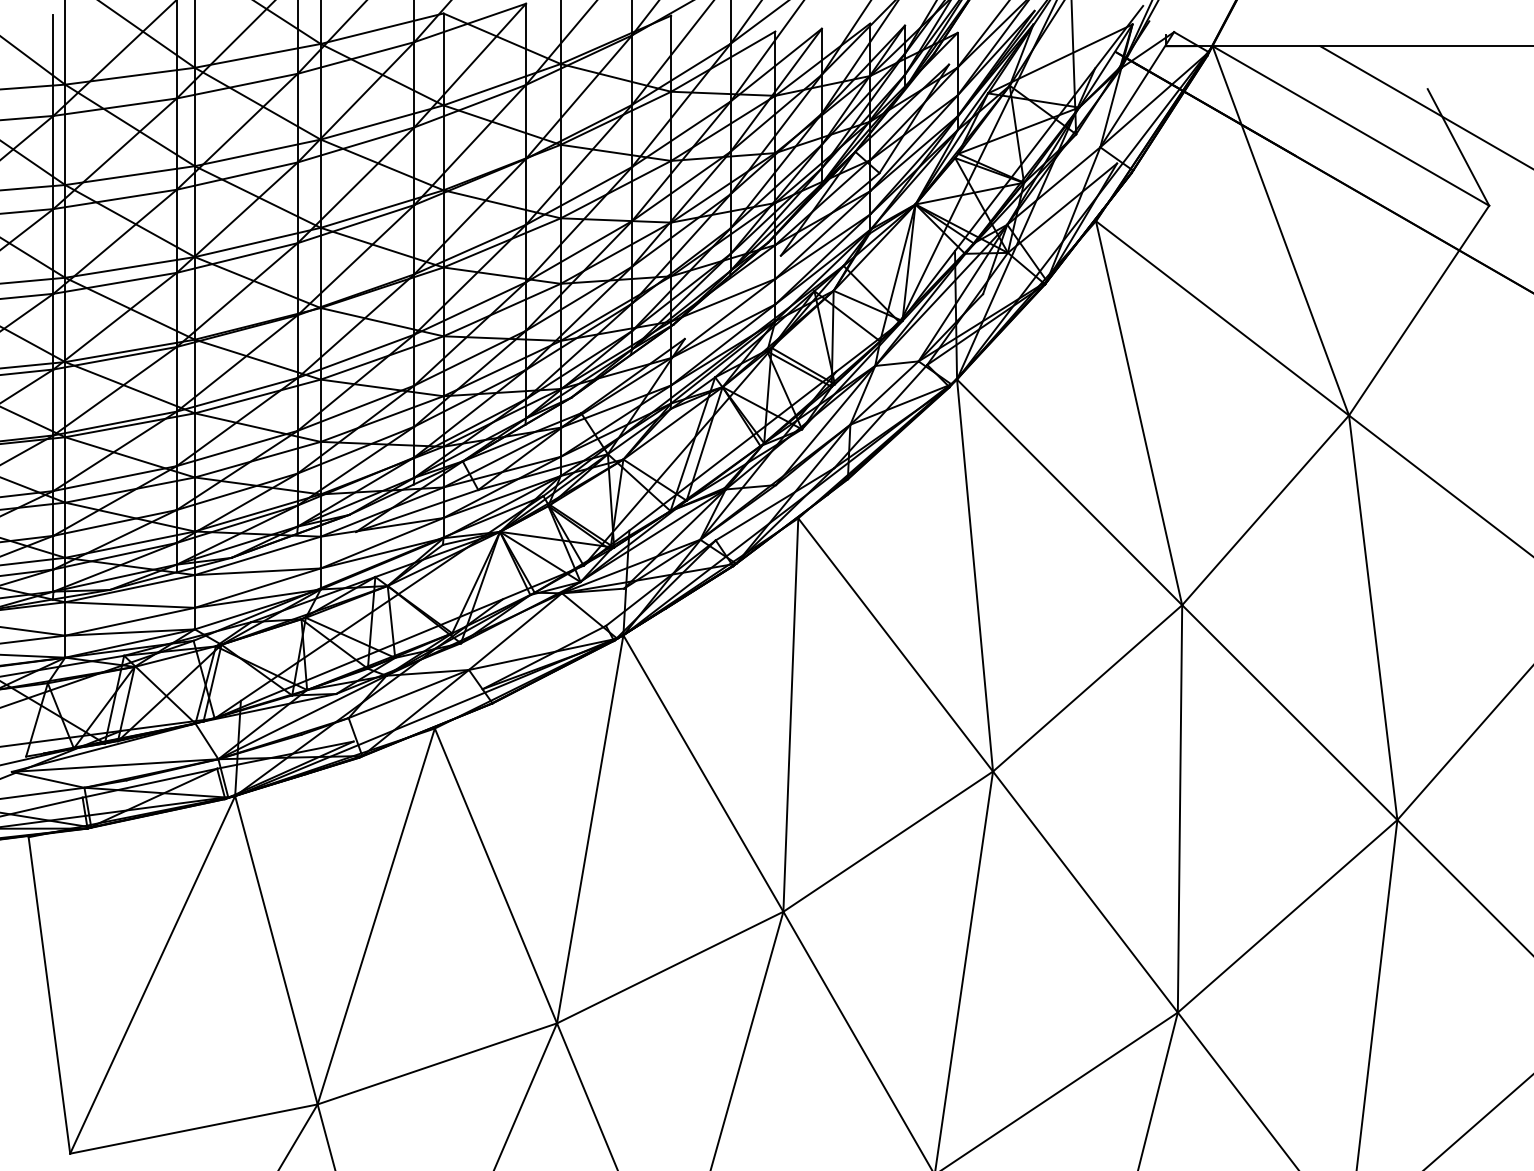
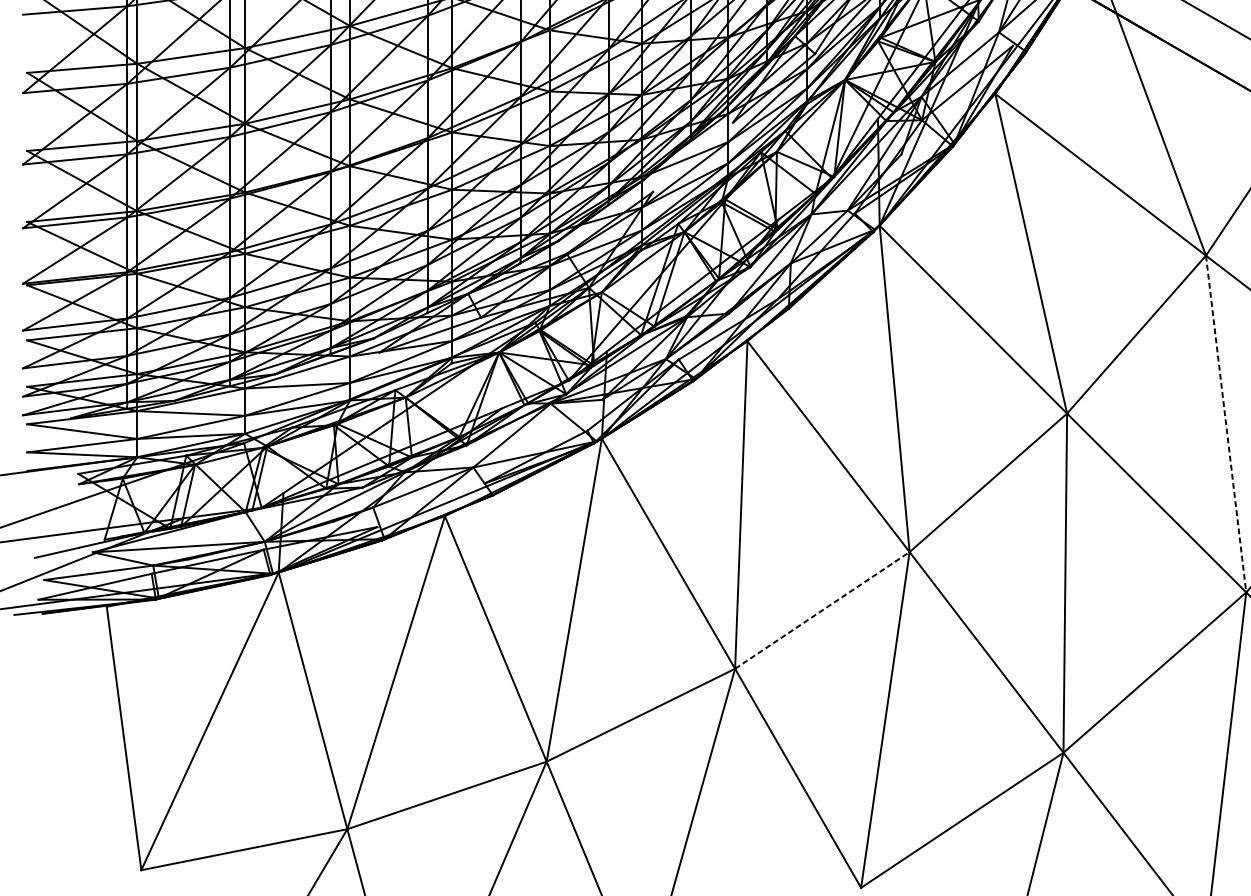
line: (1373, 617) -> (1226, 423), solid -> dashed
line: (888, 841) -> (822, 610), solid -> dashed

